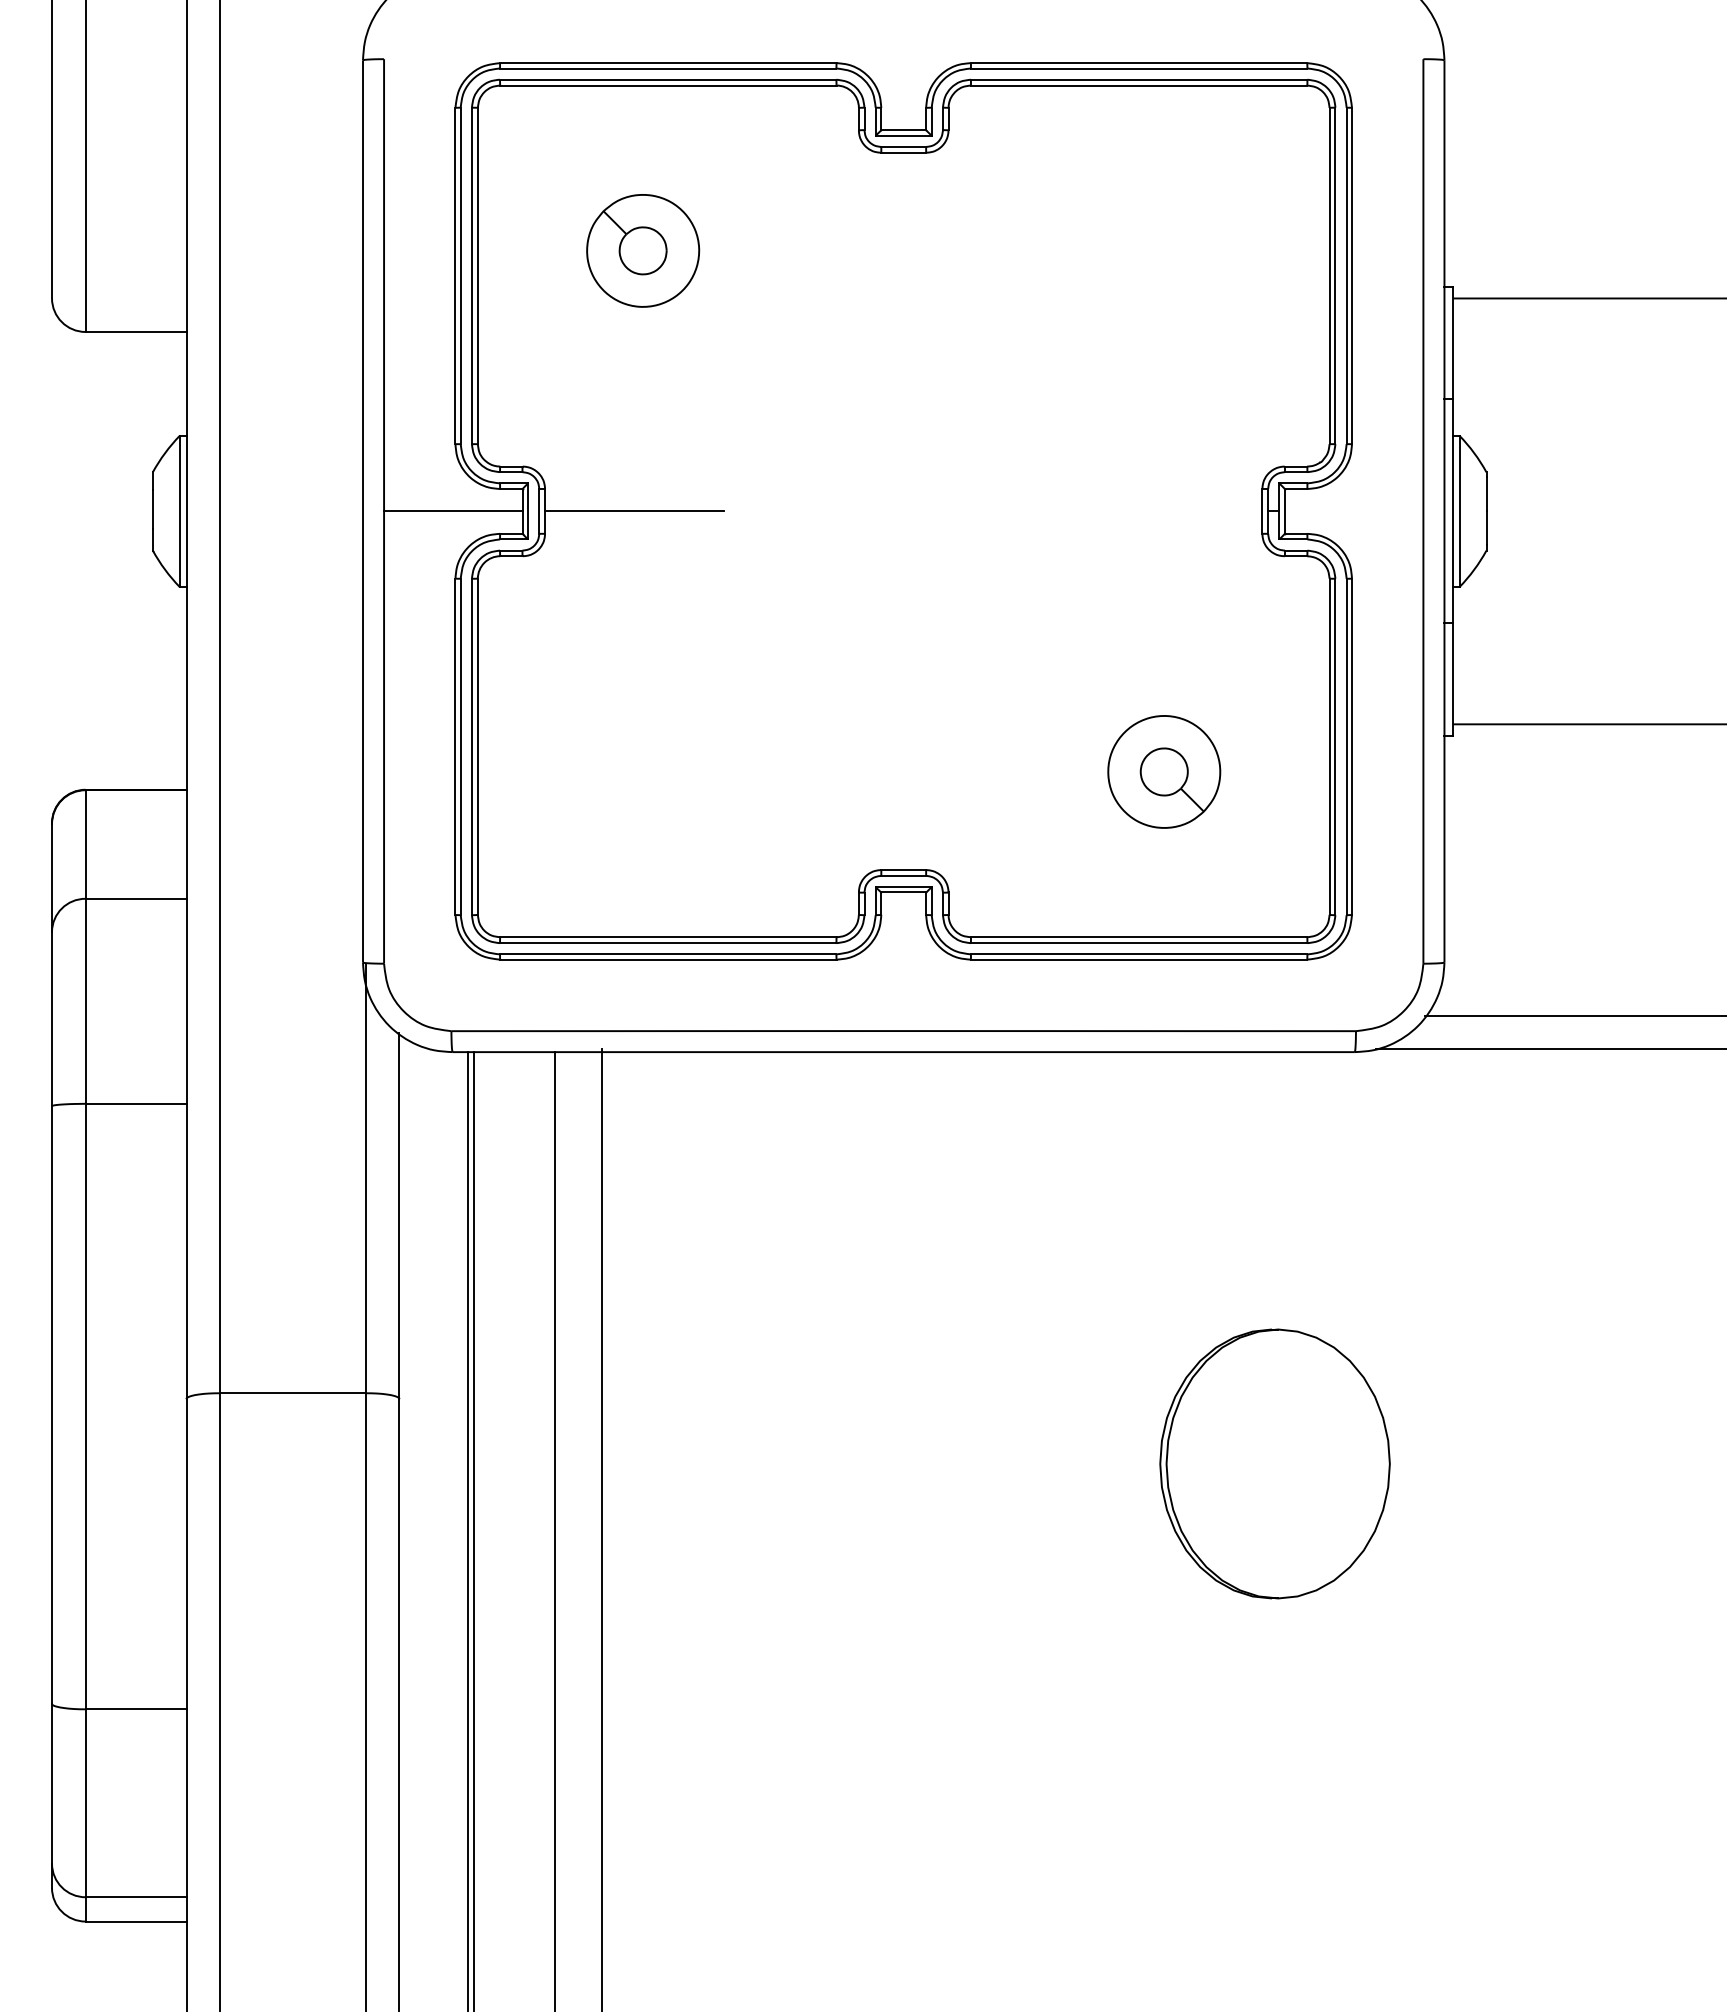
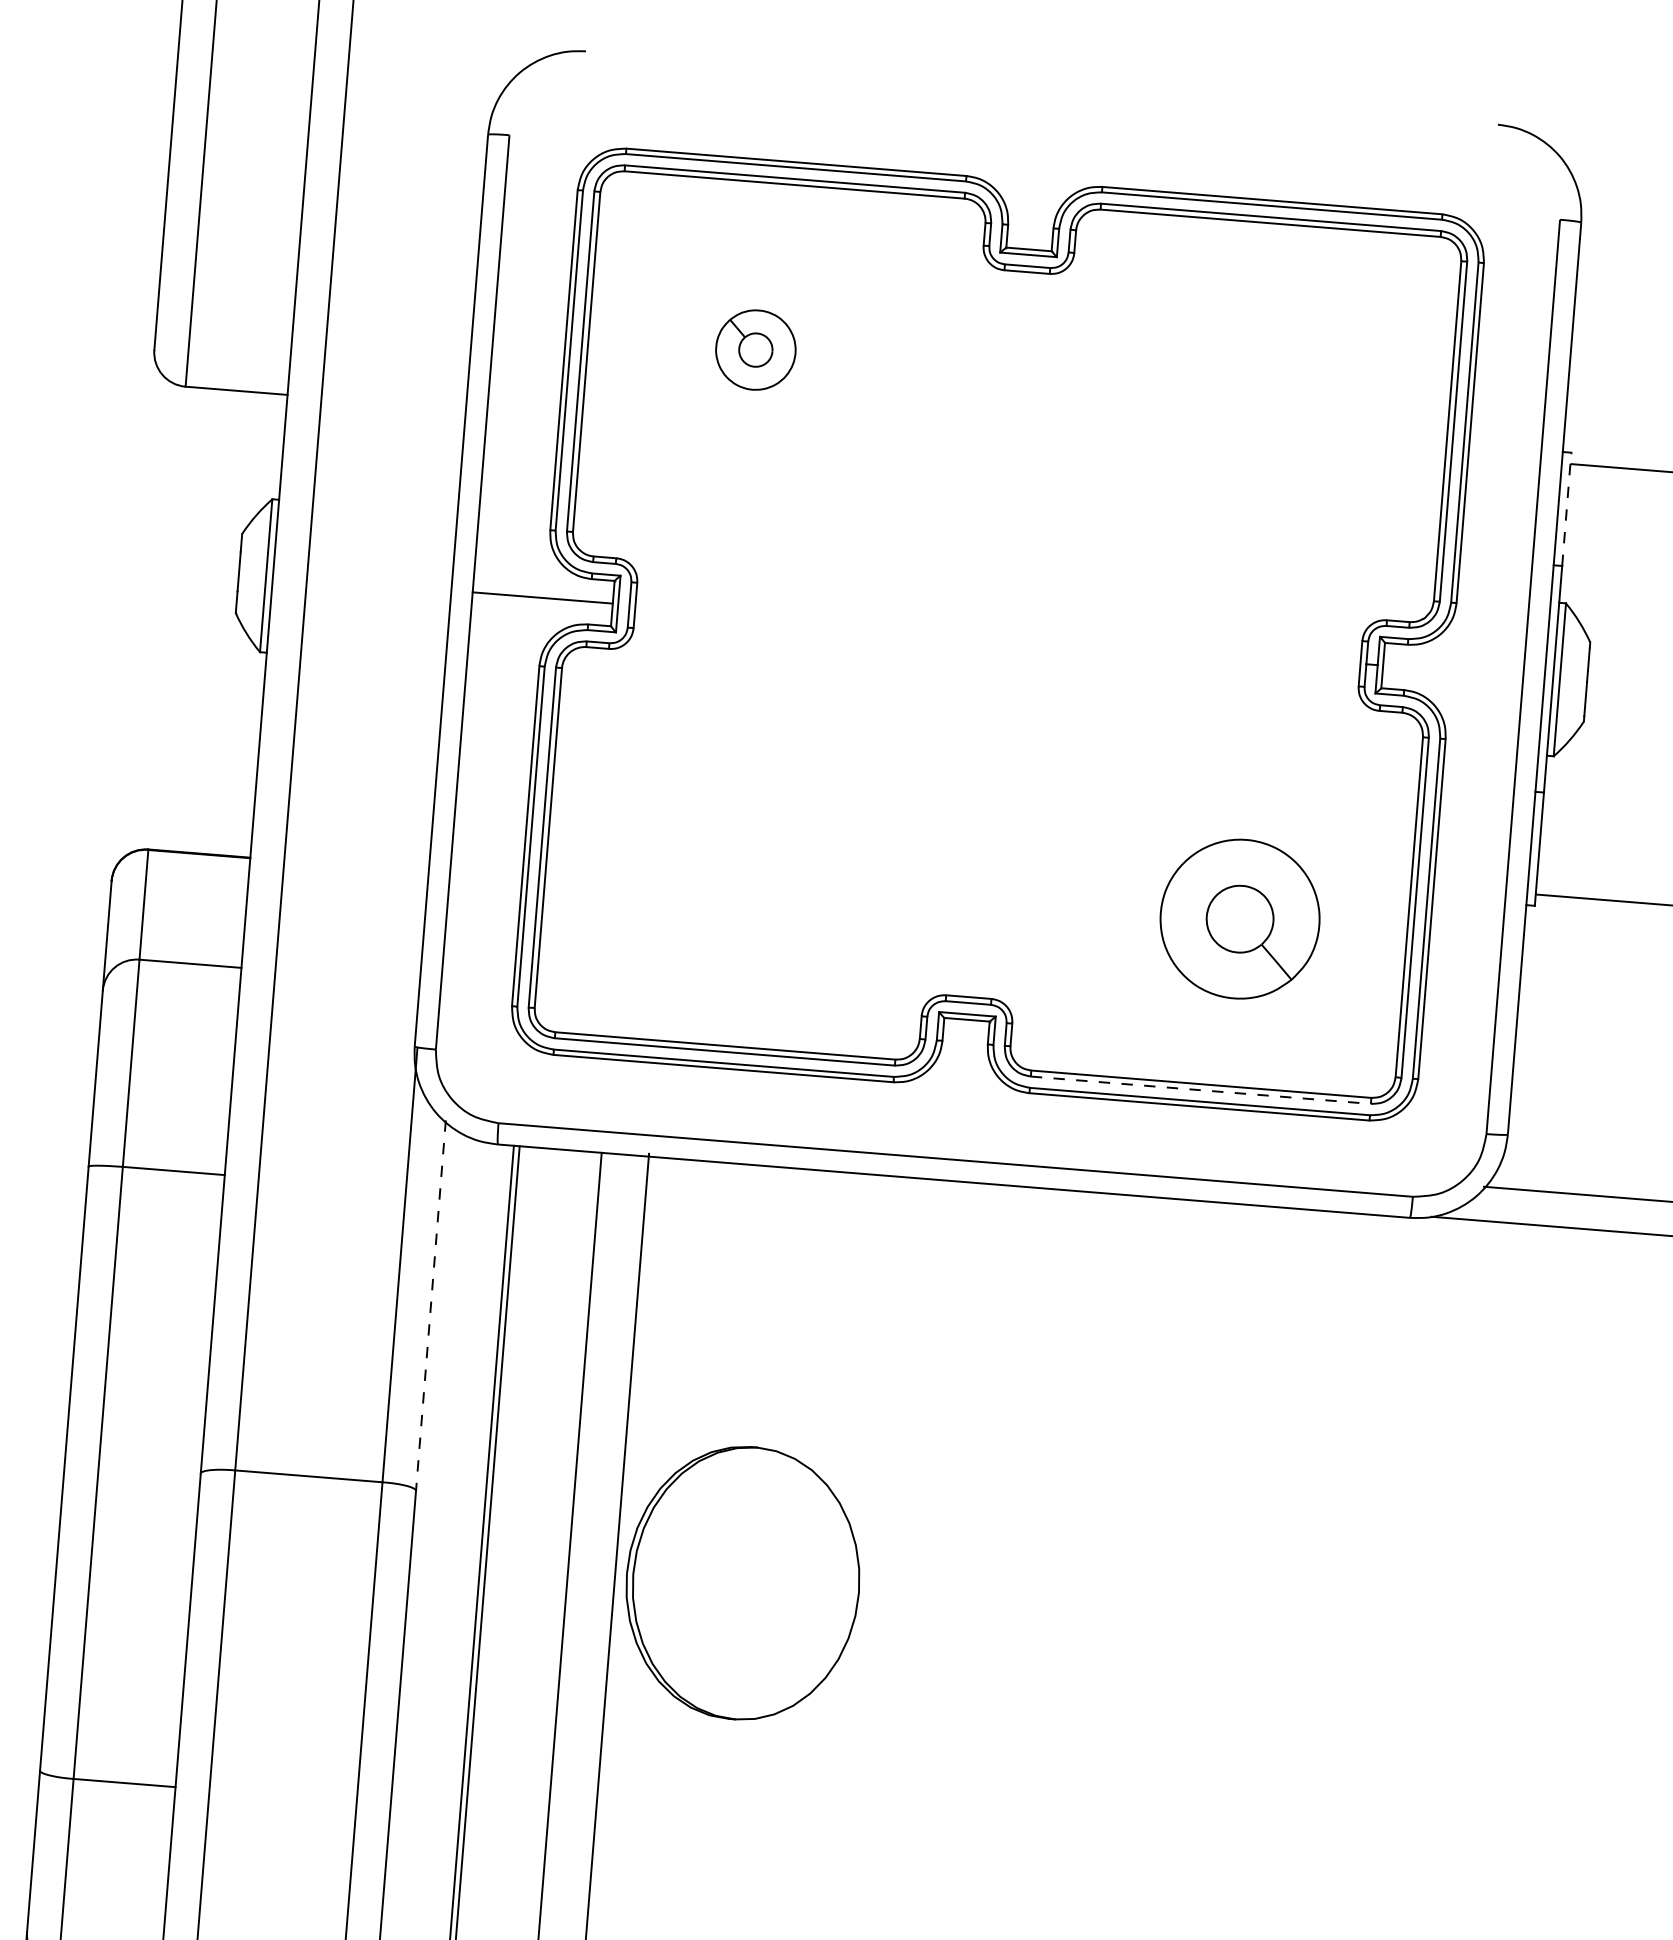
part: (643, 250) -> (756, 349), size x0.7
line: (1452, 342) -> (1566, 508), solid -> dashed
line: (634, 511) -> (725, 612), removed
part: (1164, 771) -> (1240, 918), size x1.4
line: (1139, 943) -> (1201, 1090), solid -> dashed
line: (399, 1216) -> (430, 1306), solid -> dashed
part: (1274, 1463) -> (742, 1582), moved

